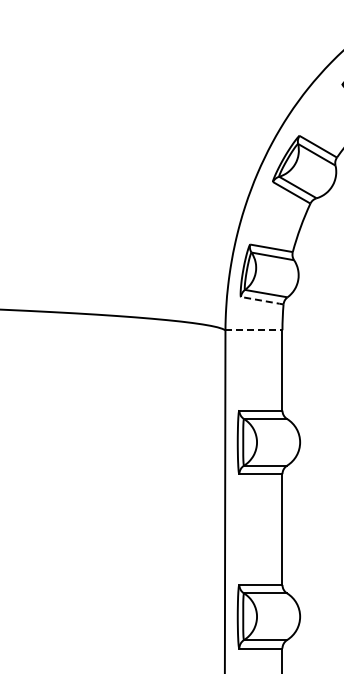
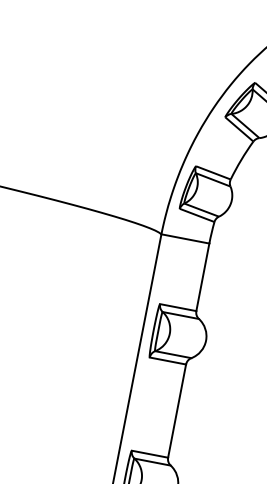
line: (263, 300) -> (198, 215), dashed -> solid
line: (254, 330) -> (185, 239), dashed -> solid

